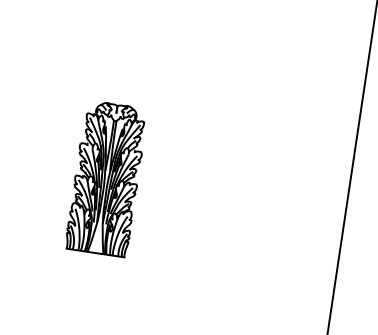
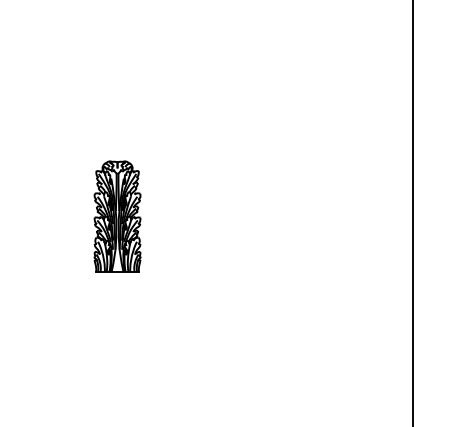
part: (106, 178) -> (117, 216), size x0.6

